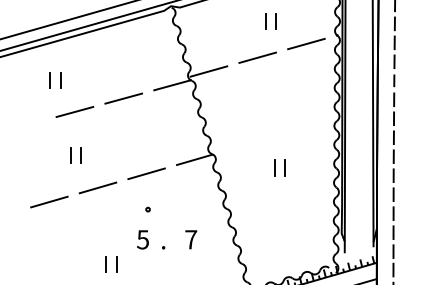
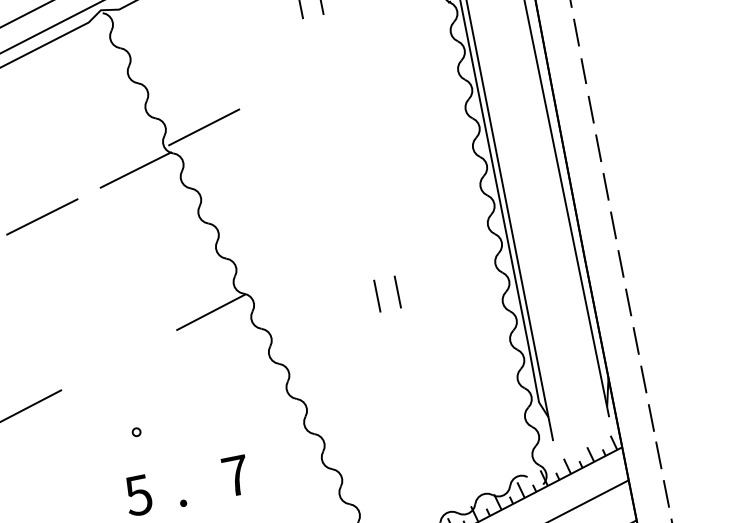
line: (306, 43) -> (390, 31), removed
line: (257, 57) -> (296, 79), removed
line: (146, 173) -> (118, 359), removed

